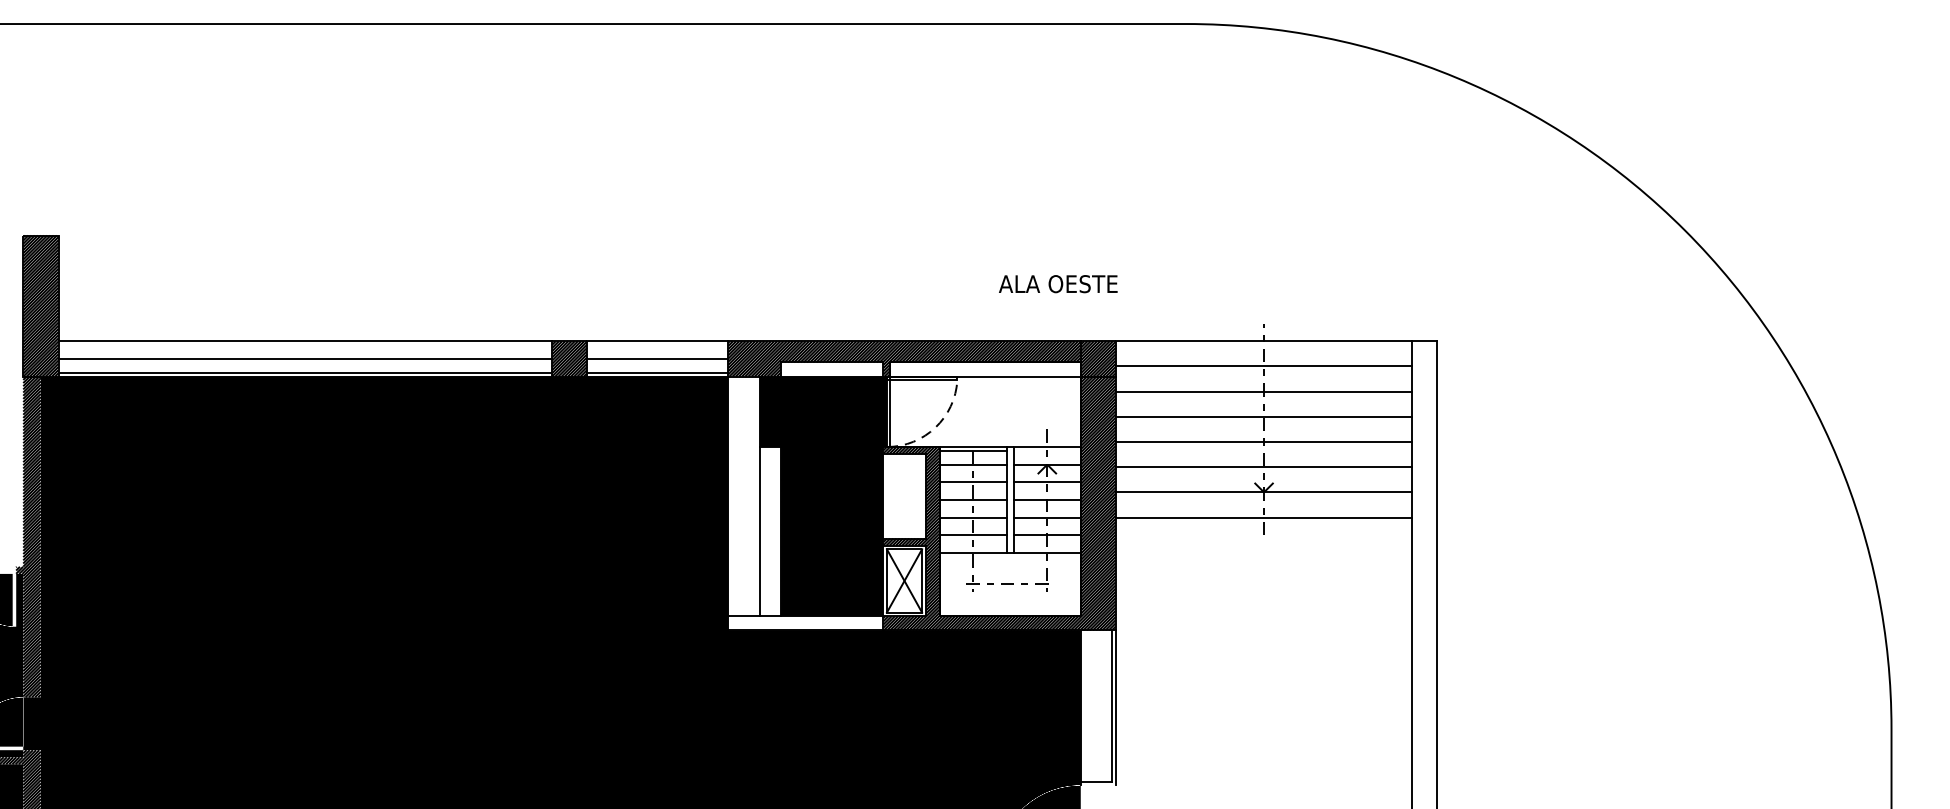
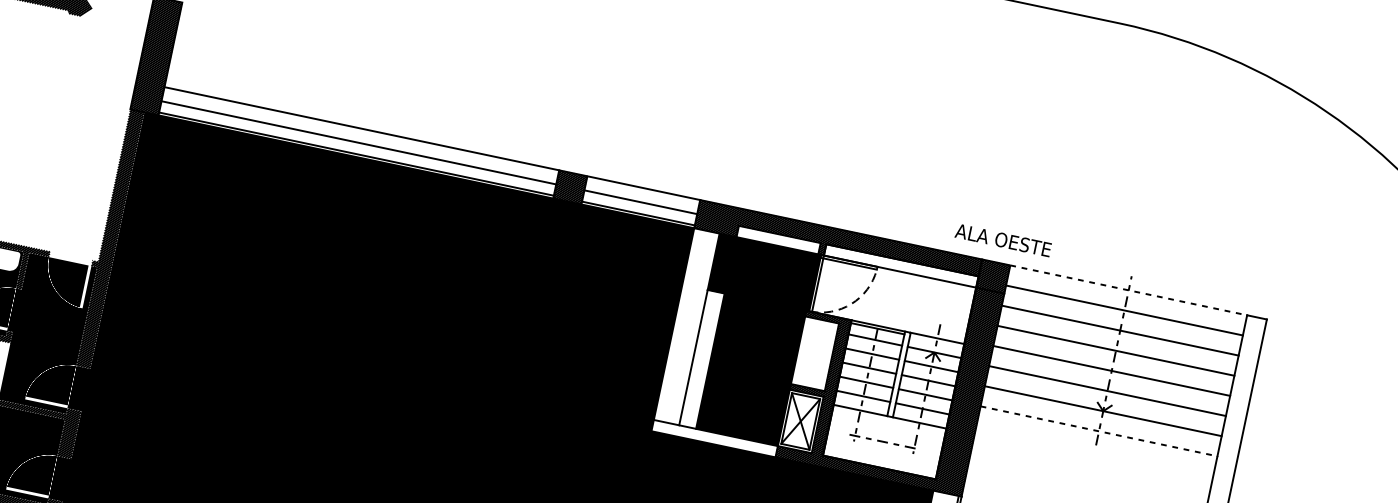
text: (1058, 284) -> (1003, 240), moved
line: (1264, 341) -> (1129, 290), solid -> dashed
line: (1264, 517) -> (1099, 431), solid -> dashed

